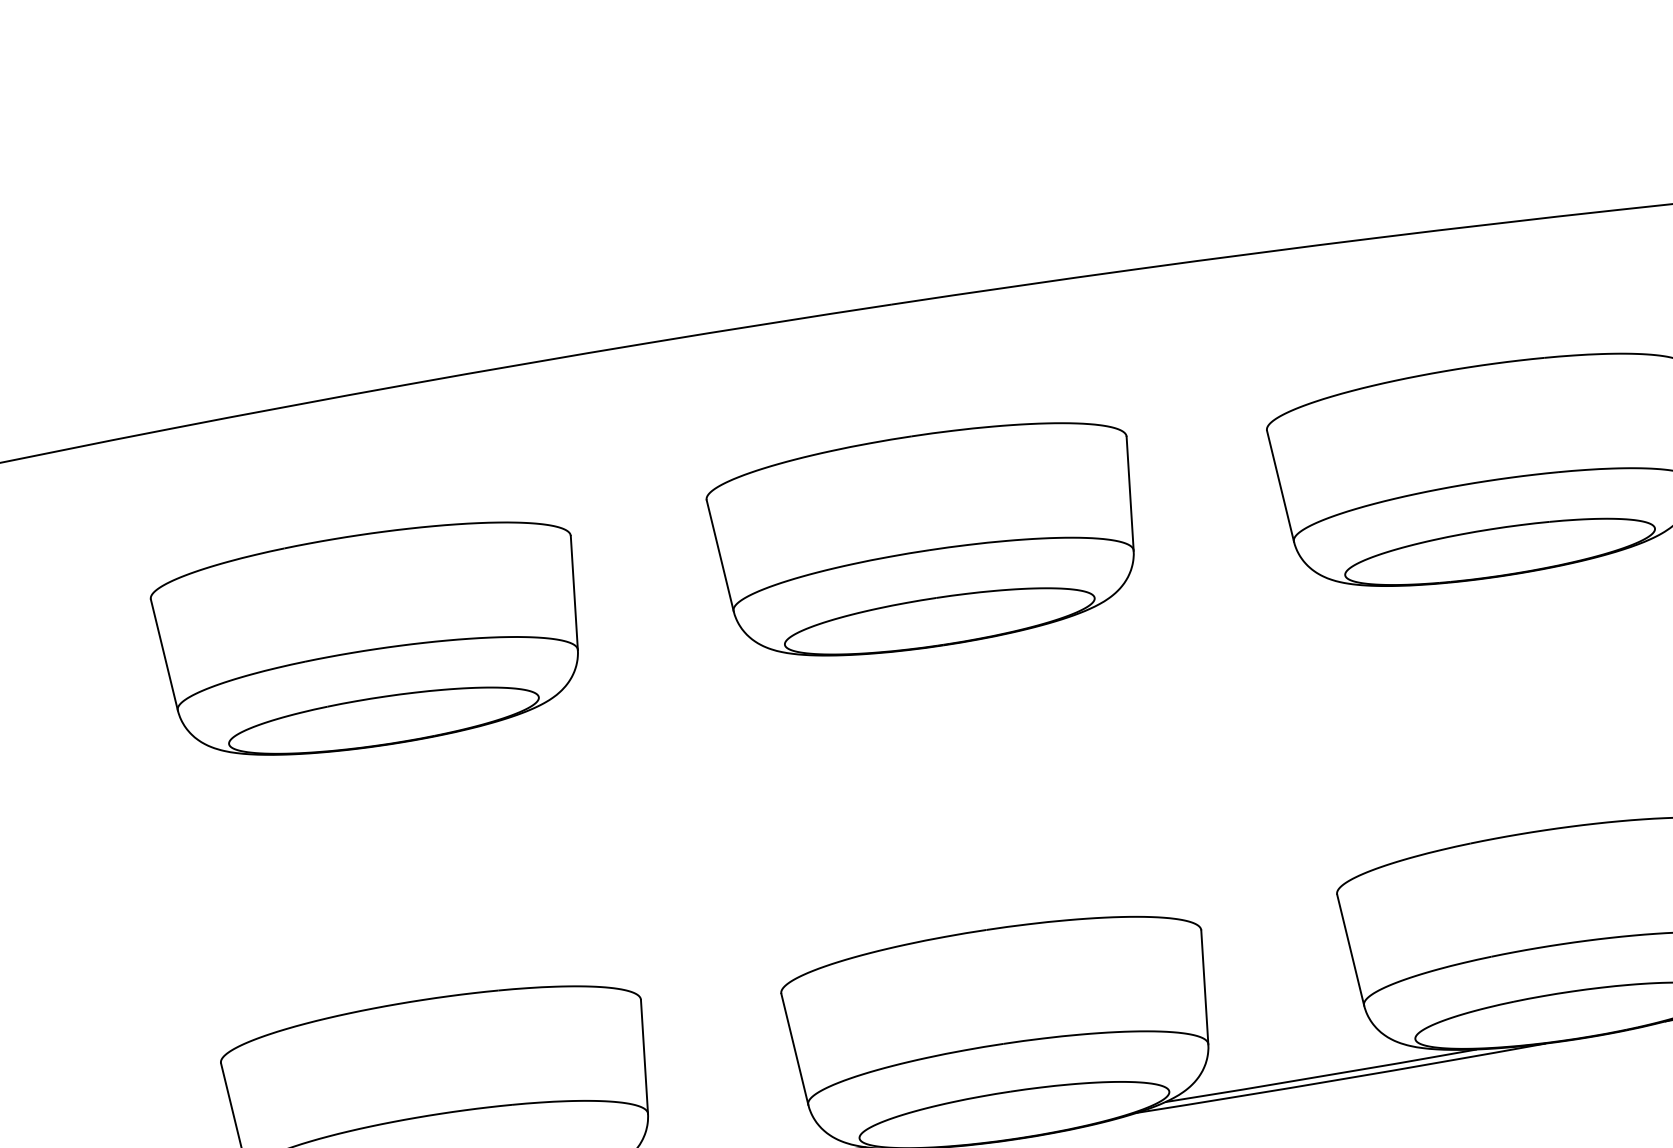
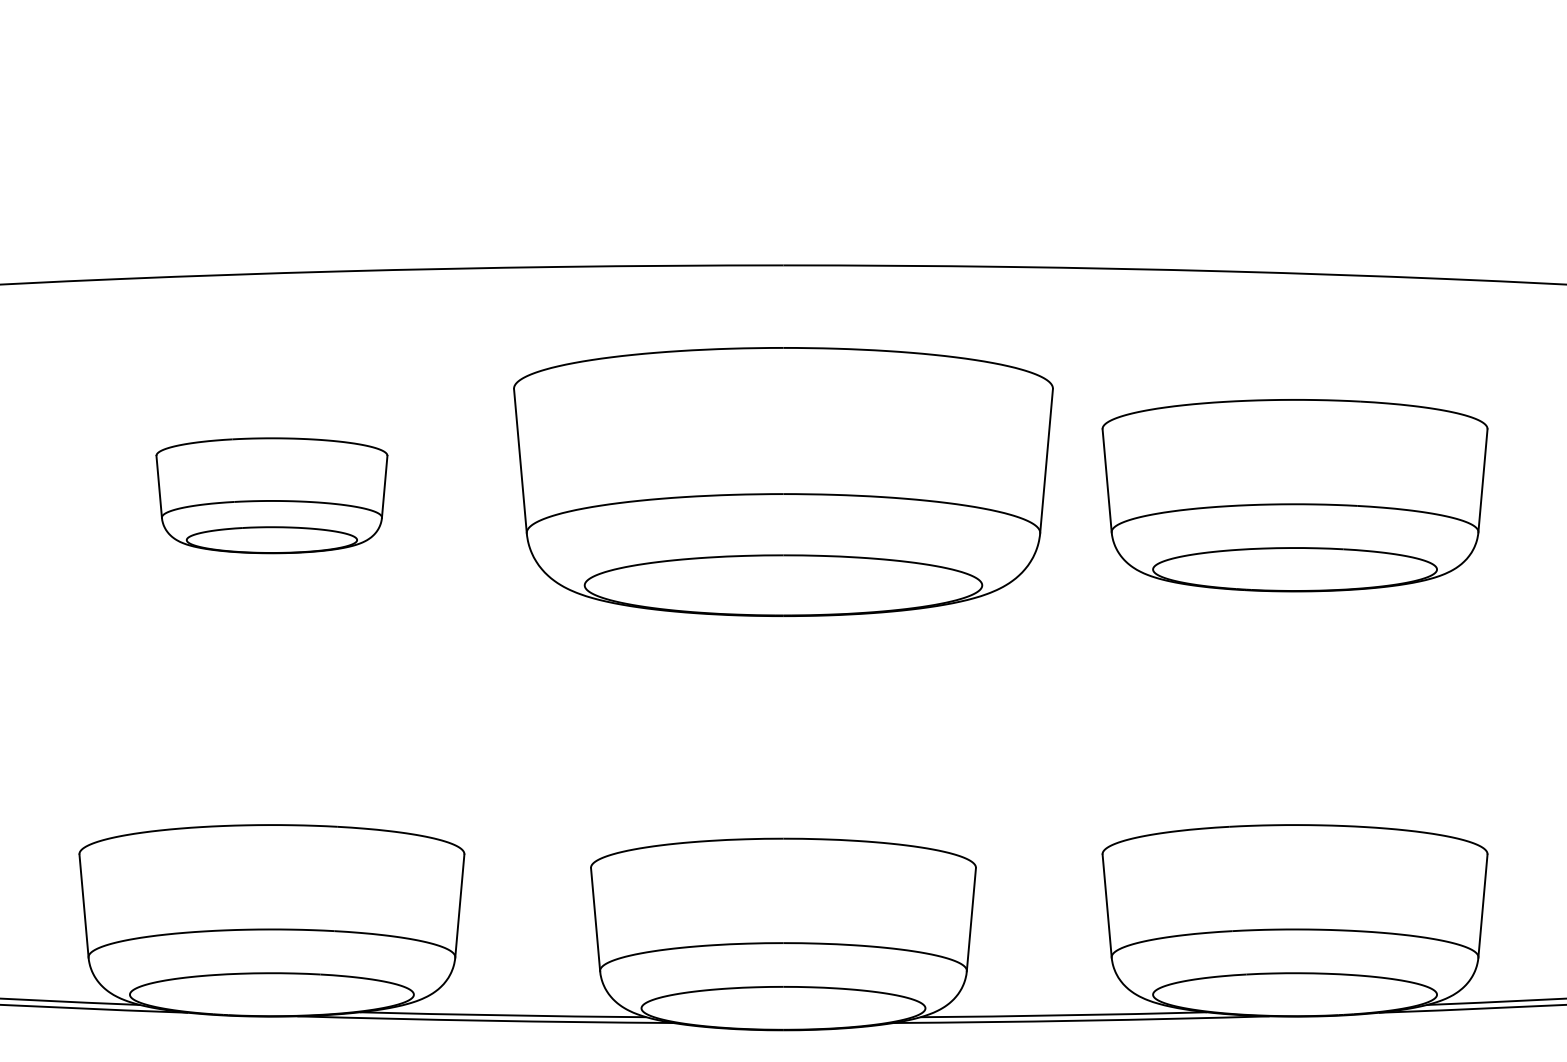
part: (927, 540) -> (783, 481), size x1.4
part: (371, 640) -> (271, 495), size x0.6

